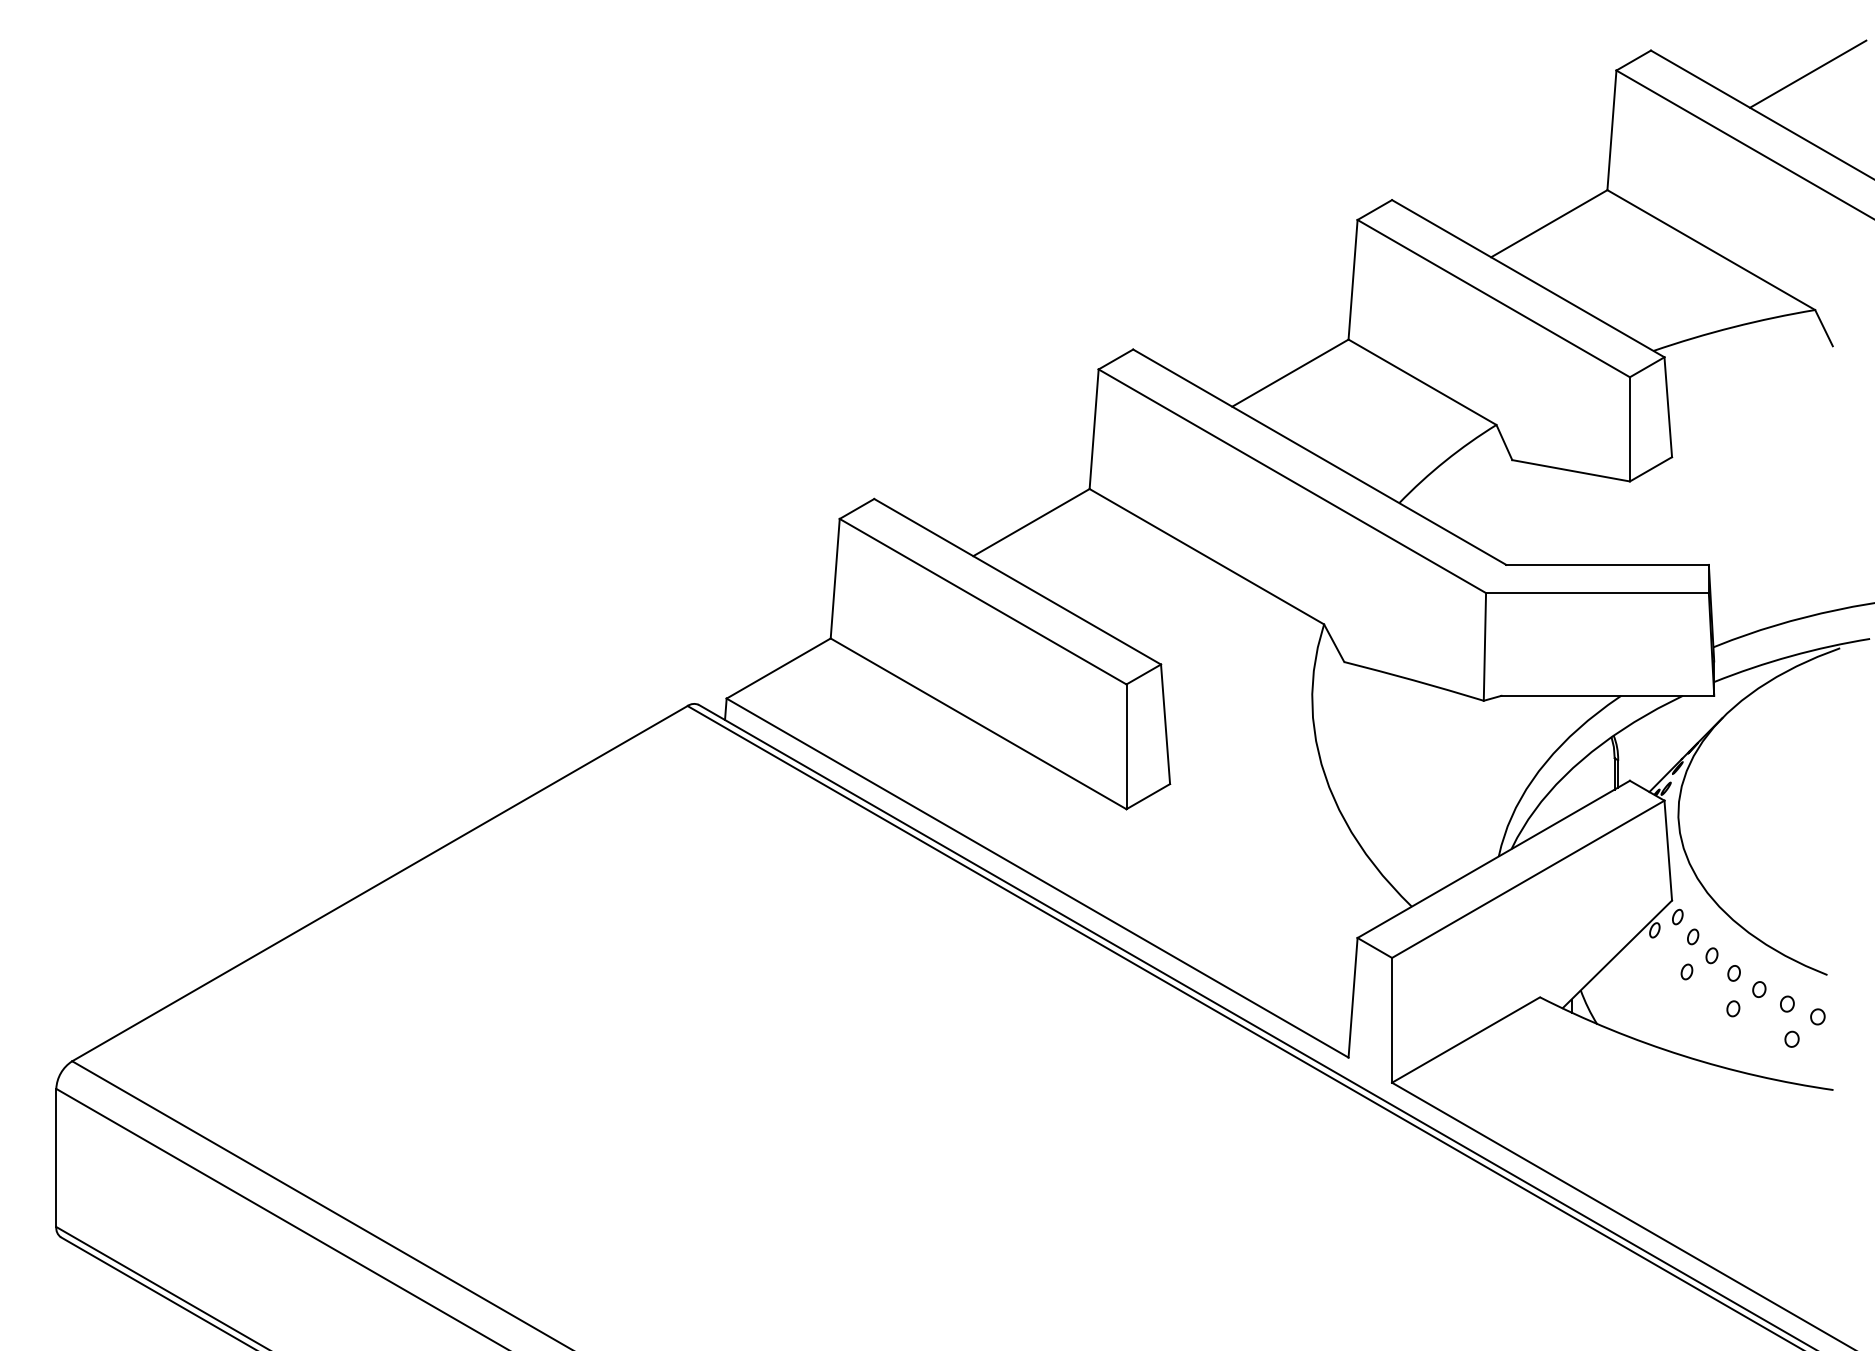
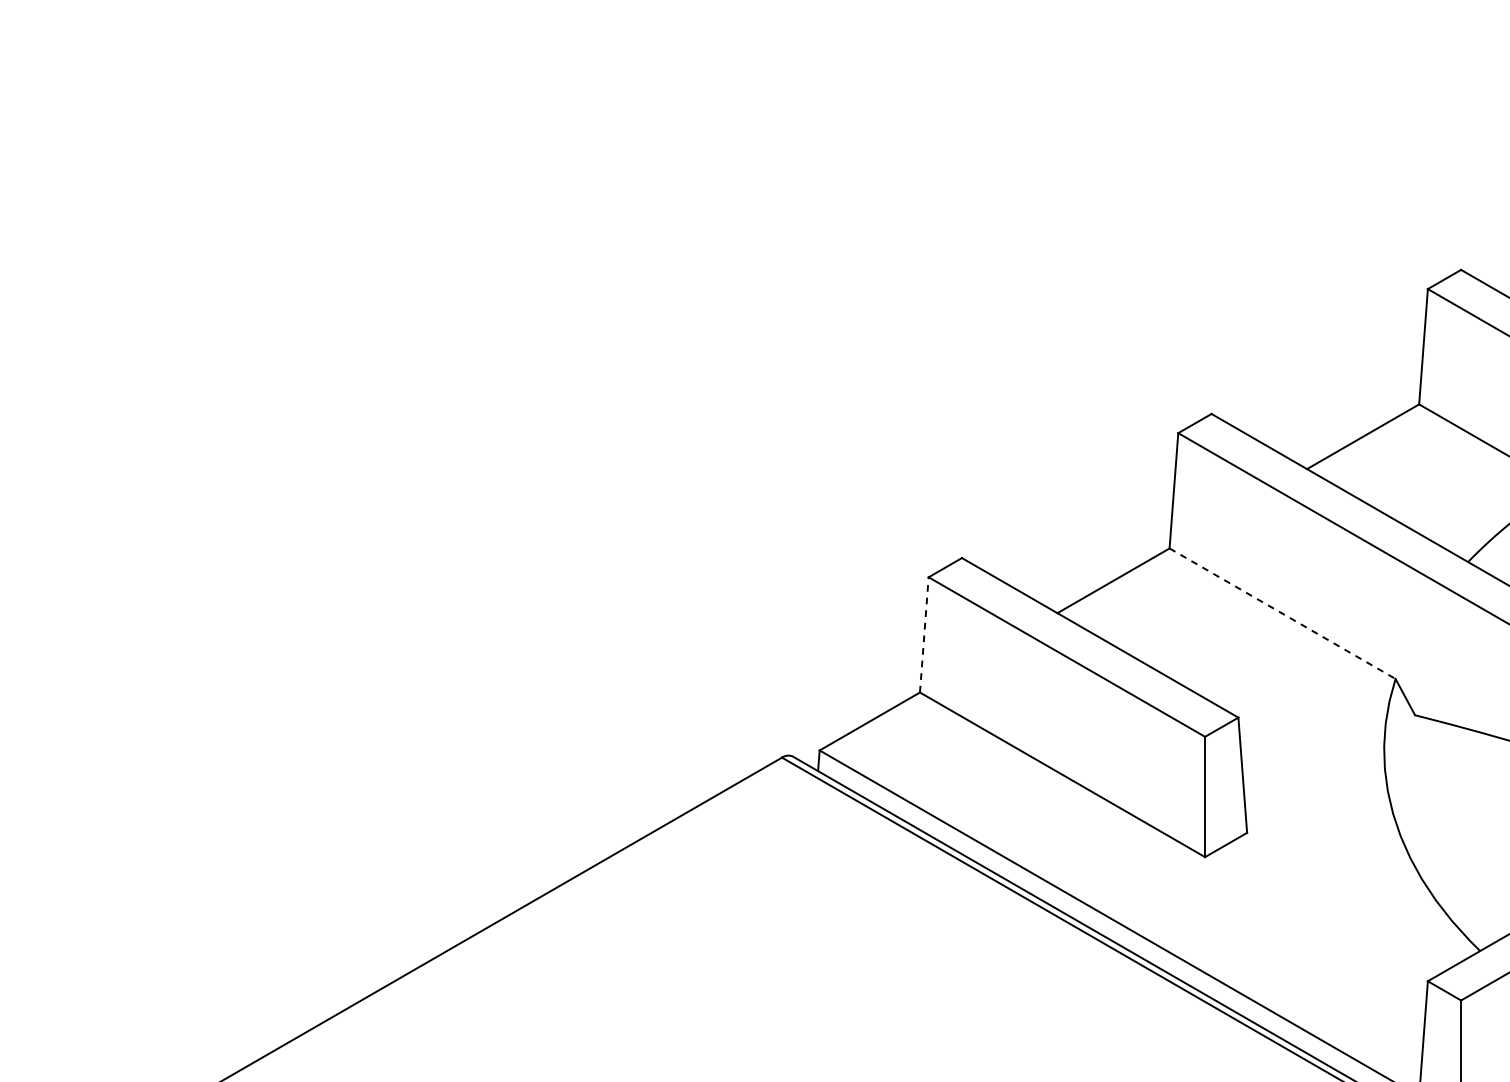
line: (1207, 556) -> (1283, 613), solid -> dashed
line: (835, 578) -> (924, 634), solid -> dashed

